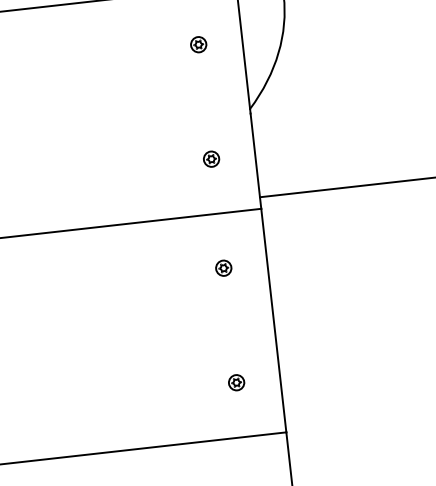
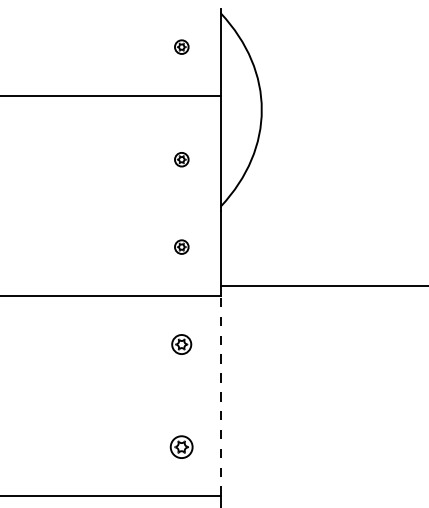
part: (198, 44) -> (181, 159), moved
part: (223, 268) -> (181, 344), size x1.4
line: (273, 320) -> (220, 395), solid -> dashed
part: (236, 382) -> (181, 446), size x1.6

